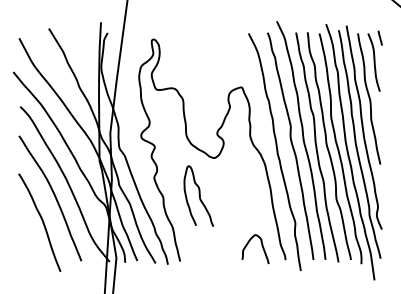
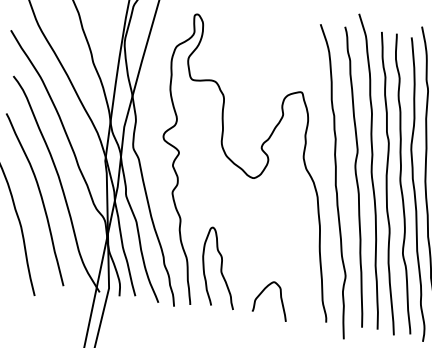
curve: (198, 195) -> (219, 267), moved
curve: (261, 246) -> (279, 297), moved

